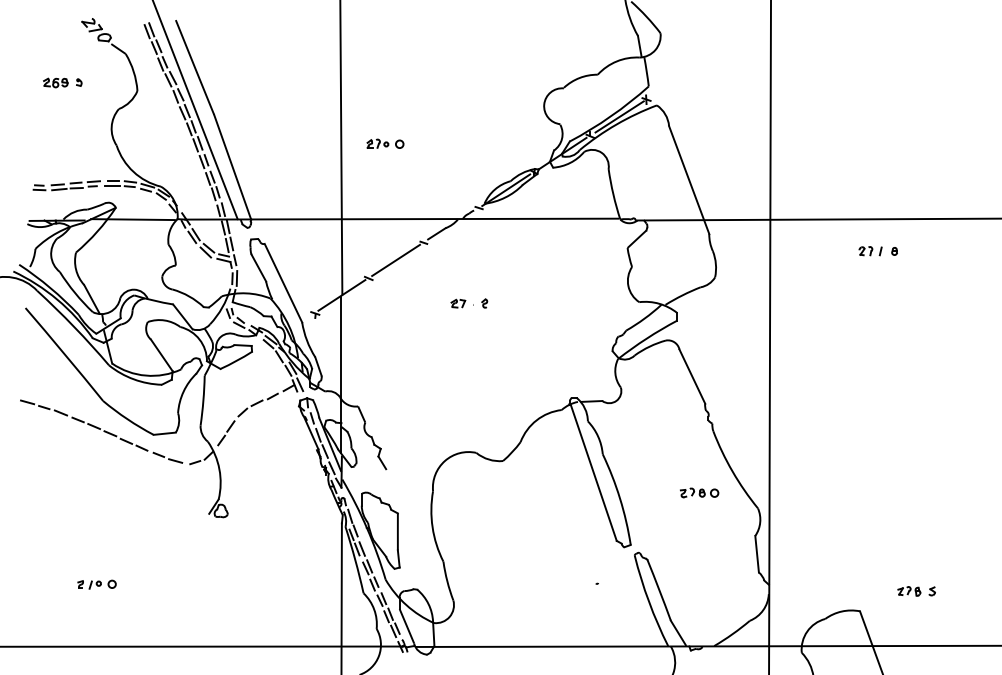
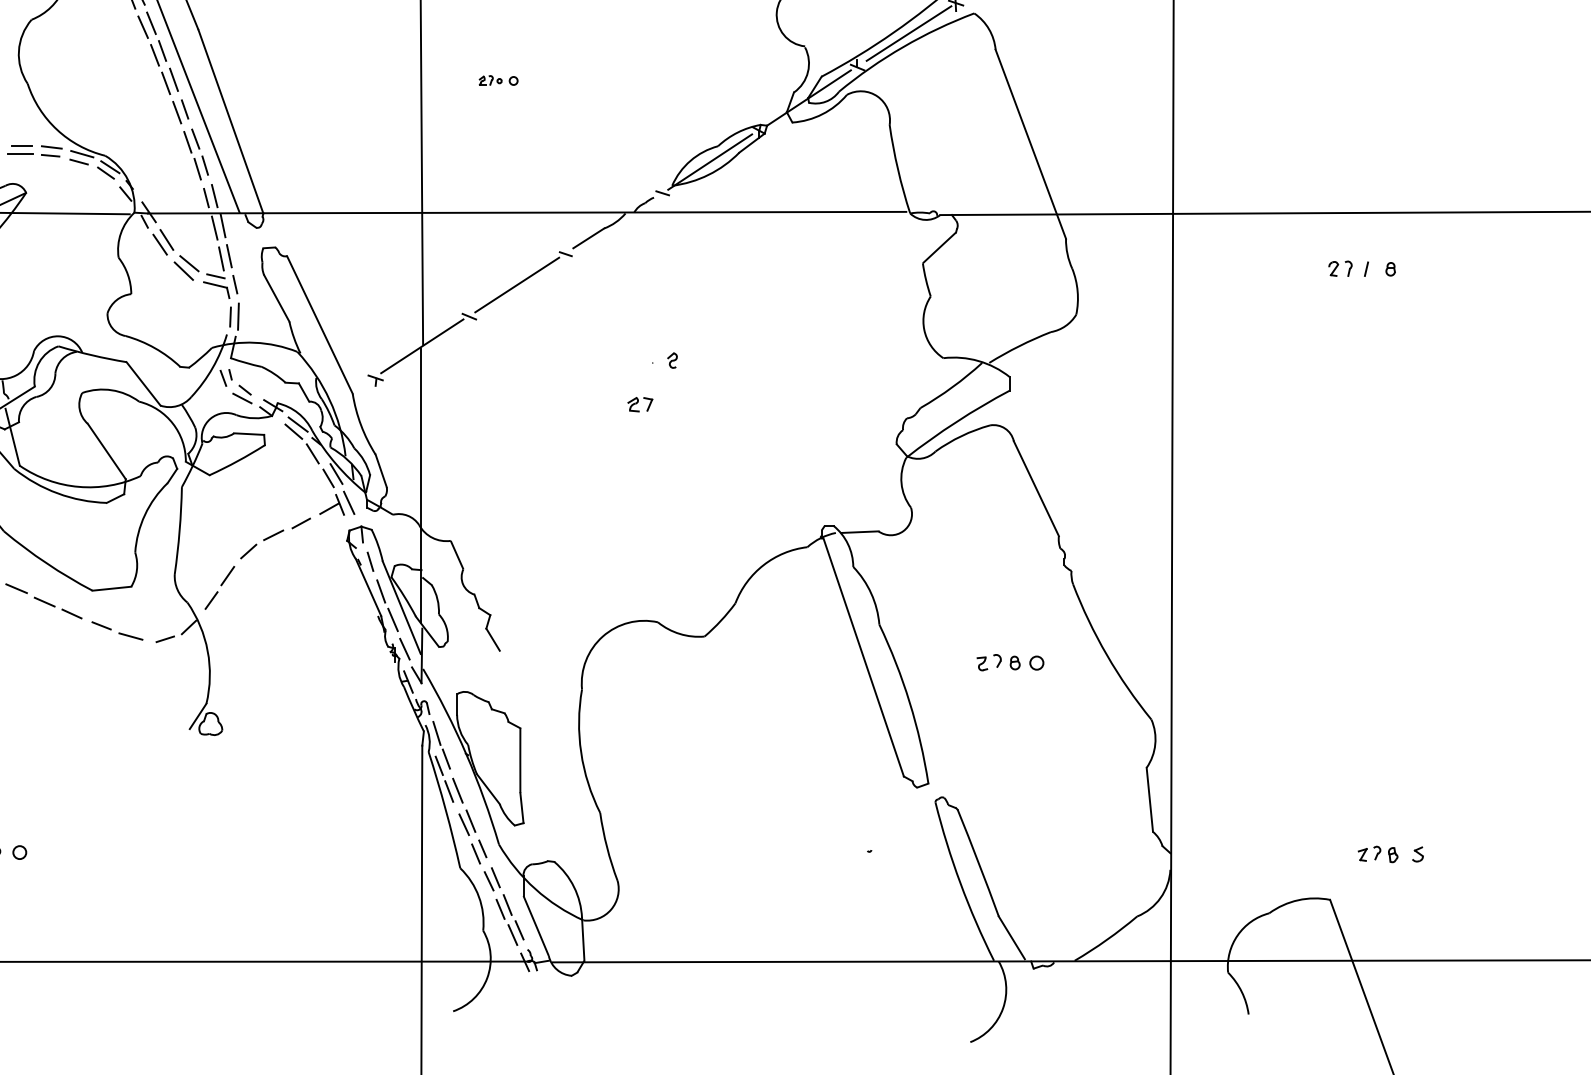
part: (385, 143) -> (498, 80), size x0.6
part: (458, 303) -> (640, 404), moved
part: (699, 492) -> (1010, 661), moved
part: (916, 591) -> (1390, 854), moved

